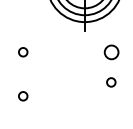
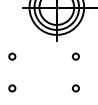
circle: (110, 52) -> (75, 56), size x0.62
circle: (110, 82) -> (75, 88), moved

